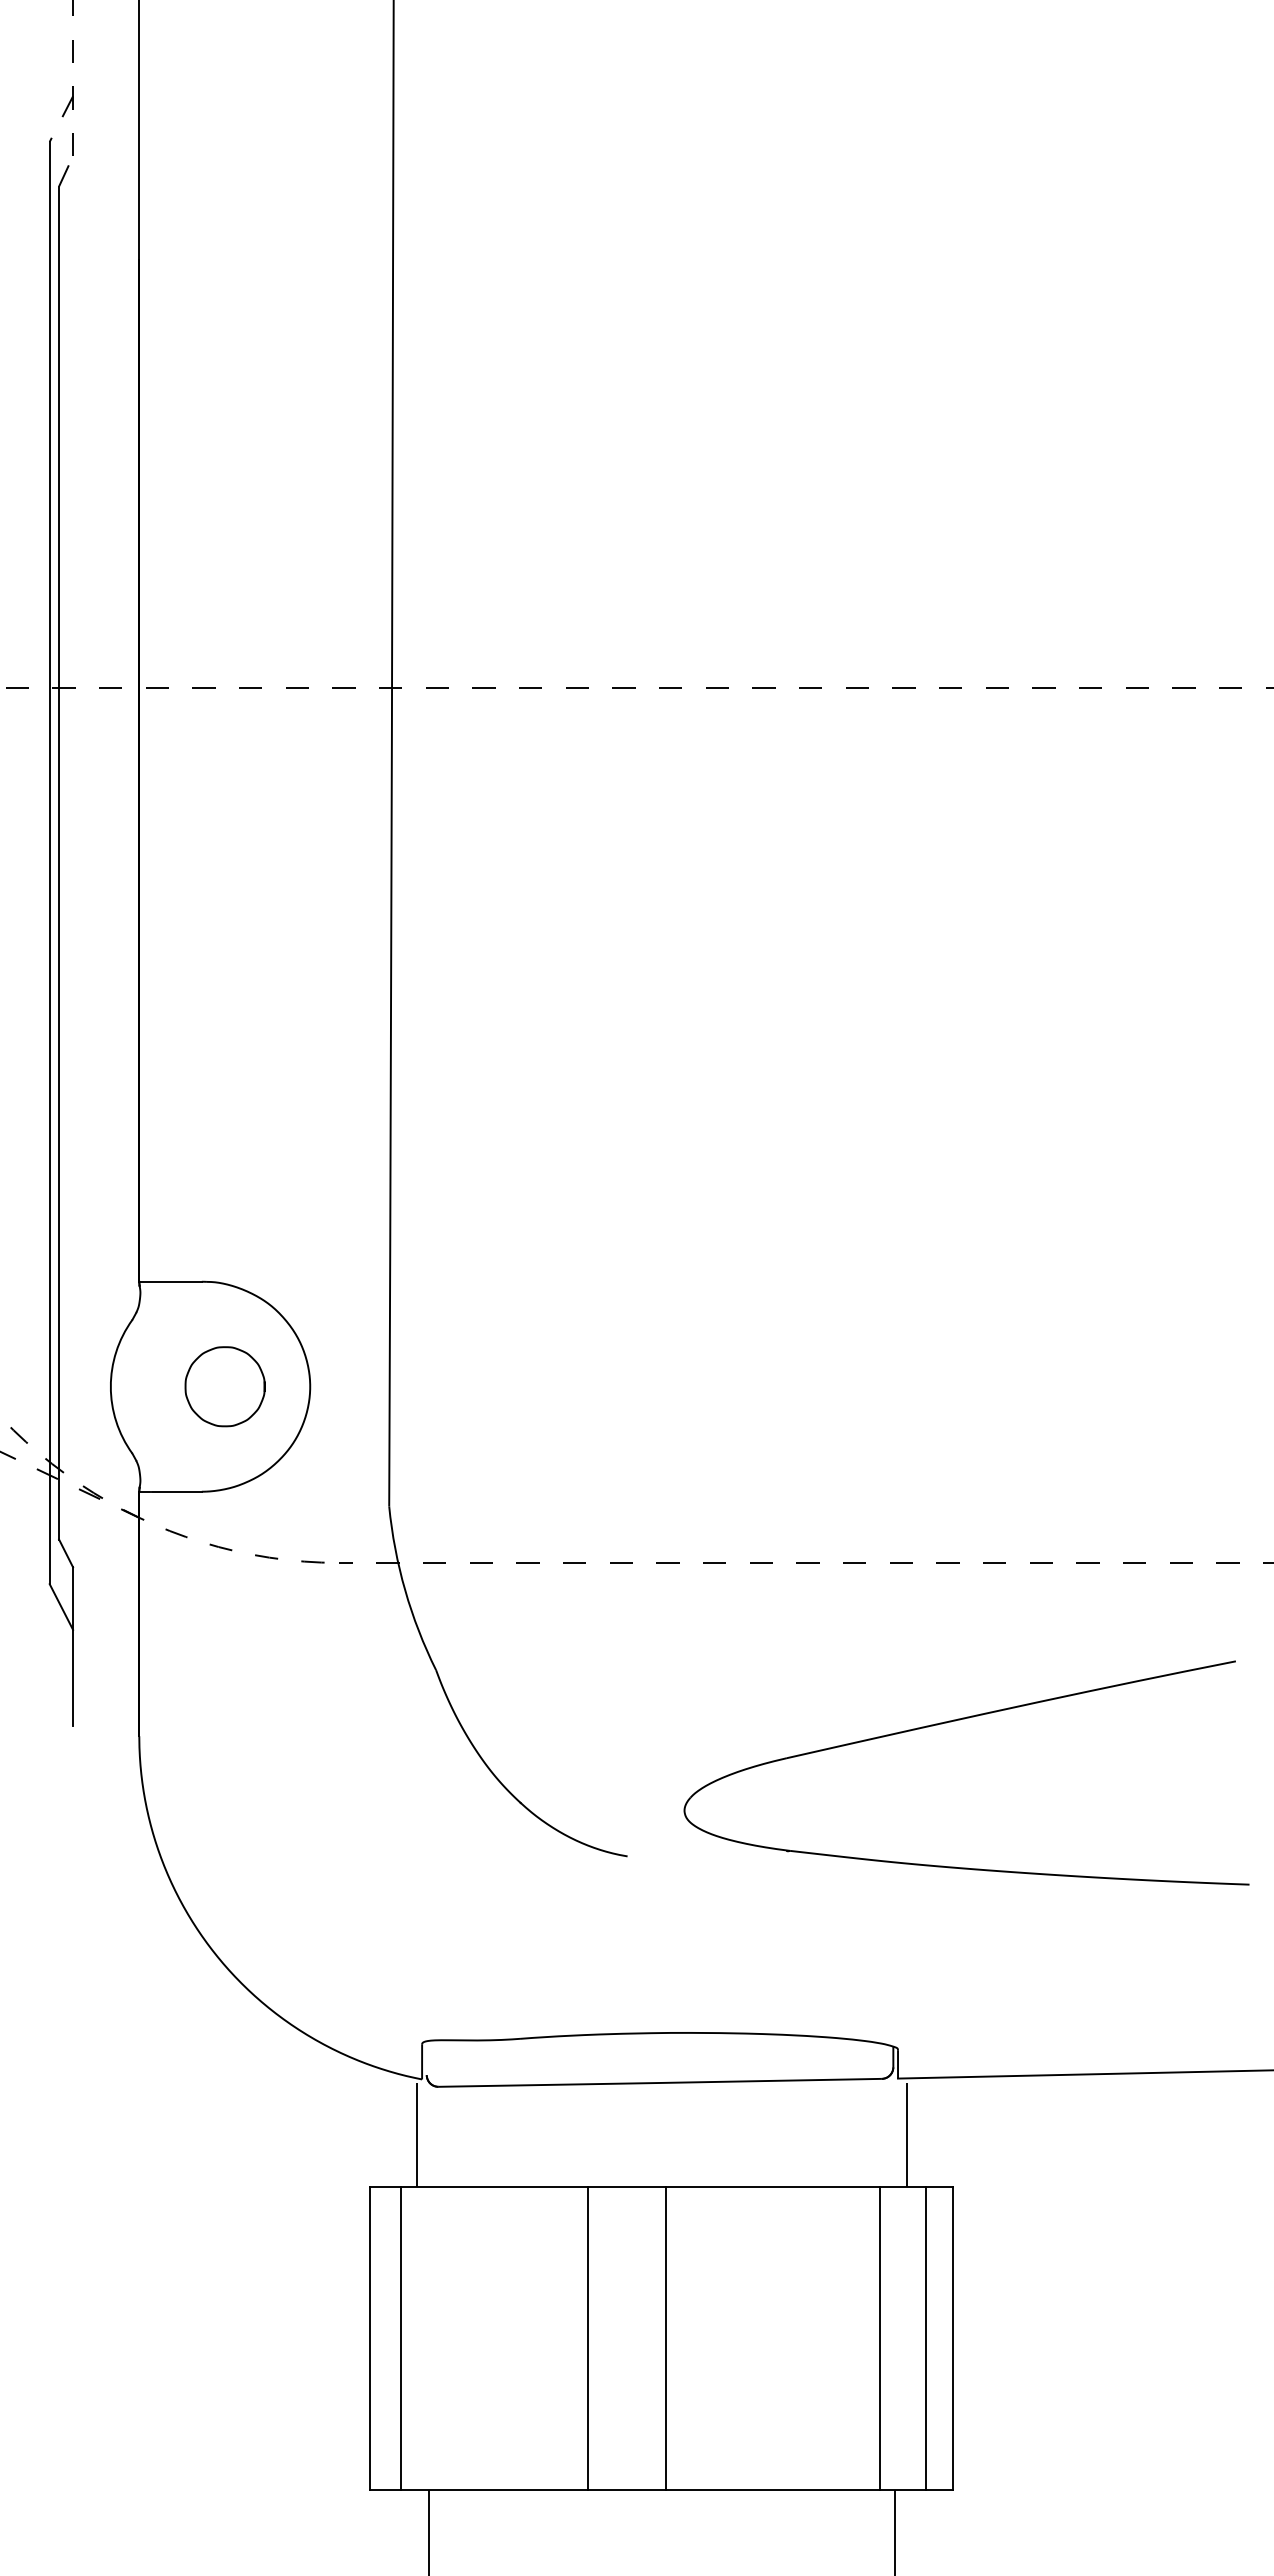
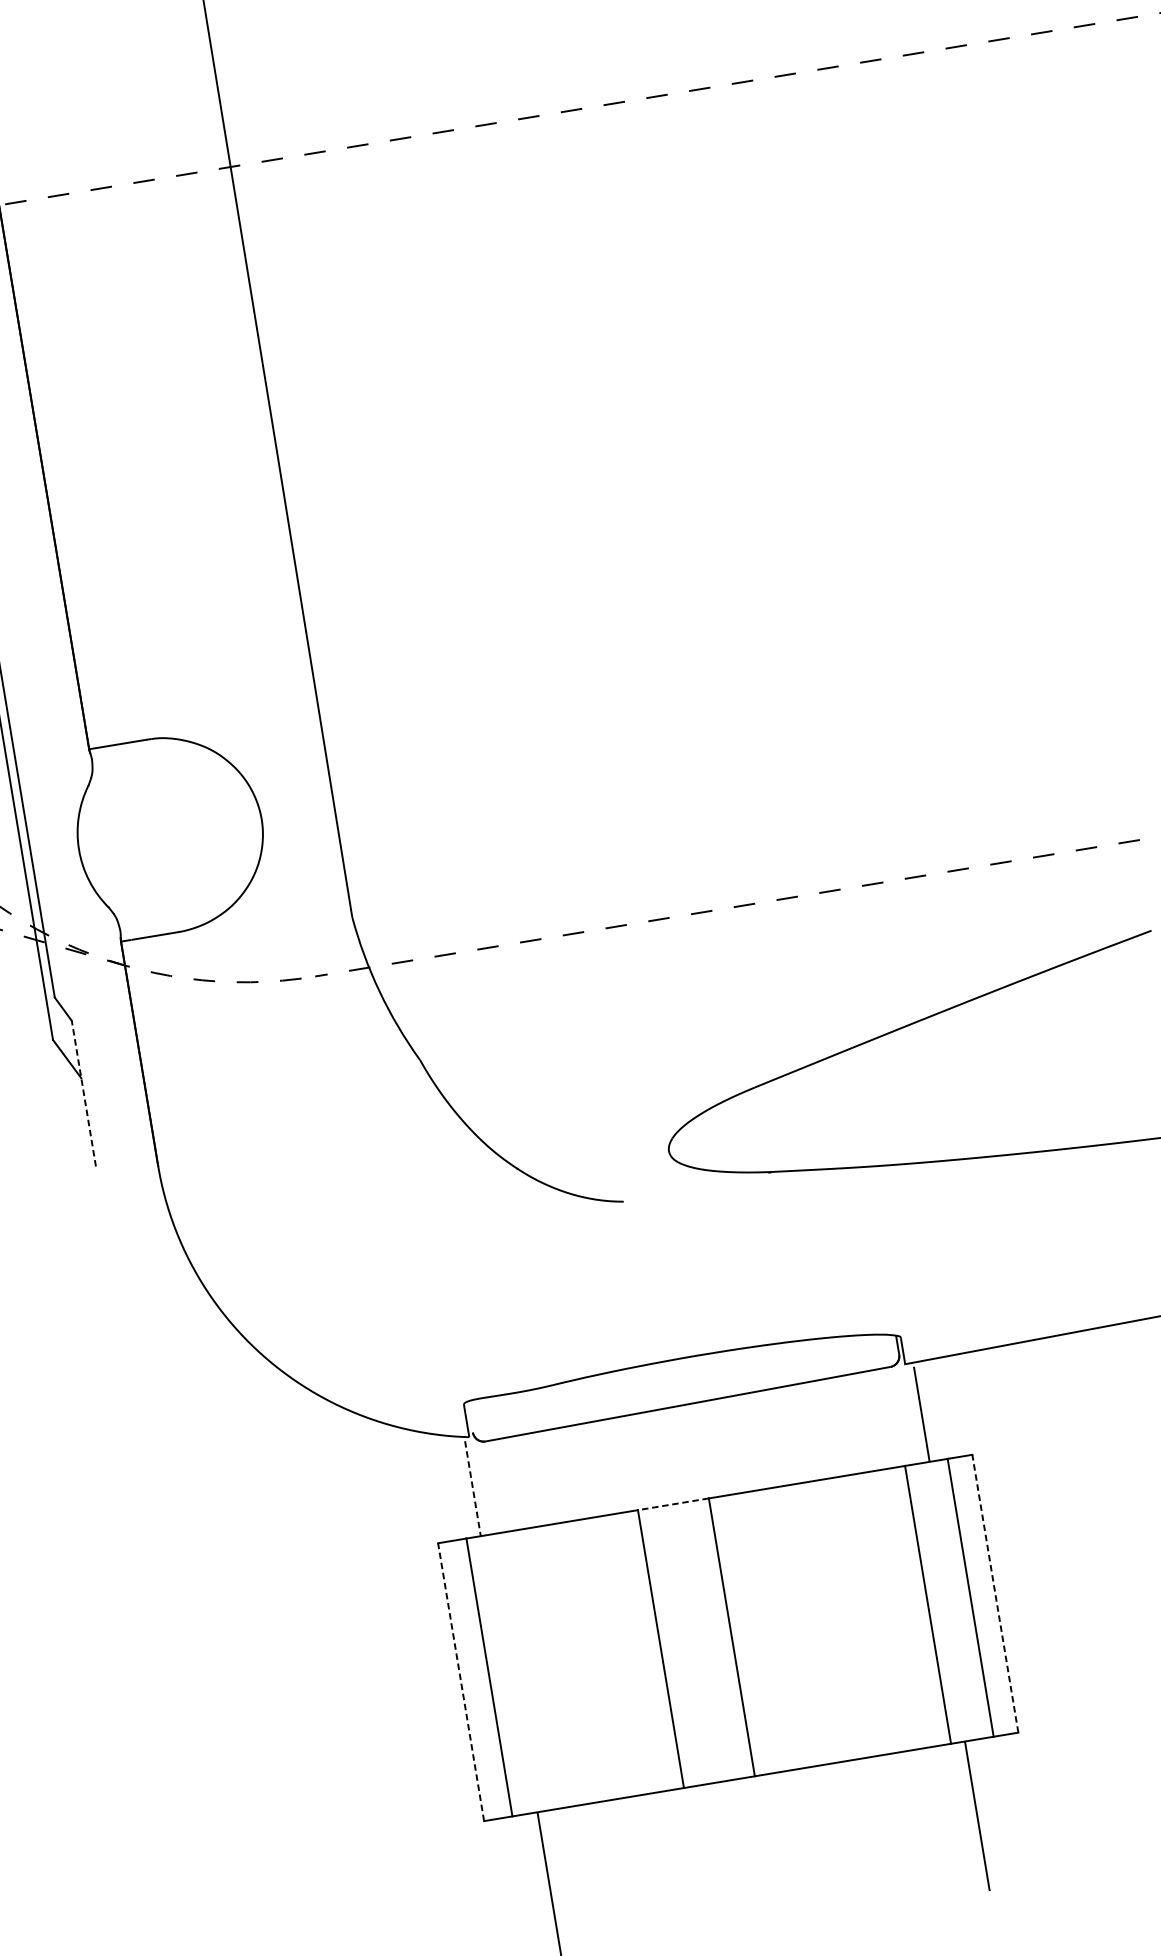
curve: (189, 1372) -> (148, 824), removed
line: (73, 1646) -> (84, 1093), solid -> dashed
line: (416, 2134) -> (472, 1488), solid -> dashed
line: (627, 2186) -> (673, 1504), solid -> dashed
line: (370, 2338) -> (461, 1682), solid -> dashed
line: (953, 2338) -> (995, 1593), solid -> dashed

